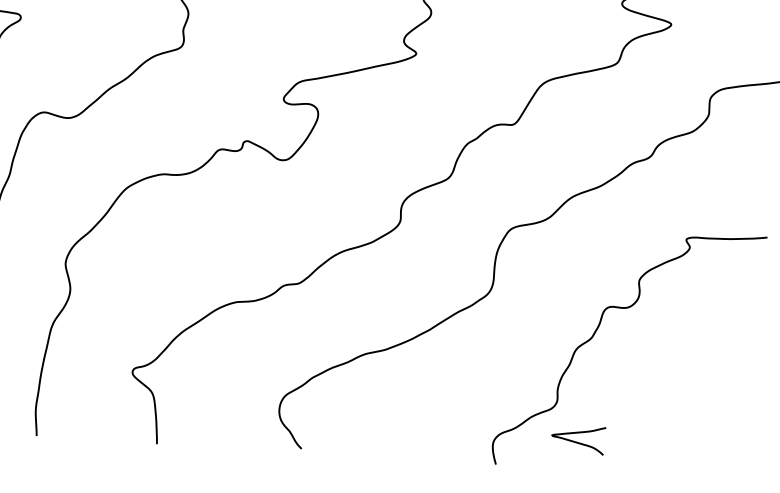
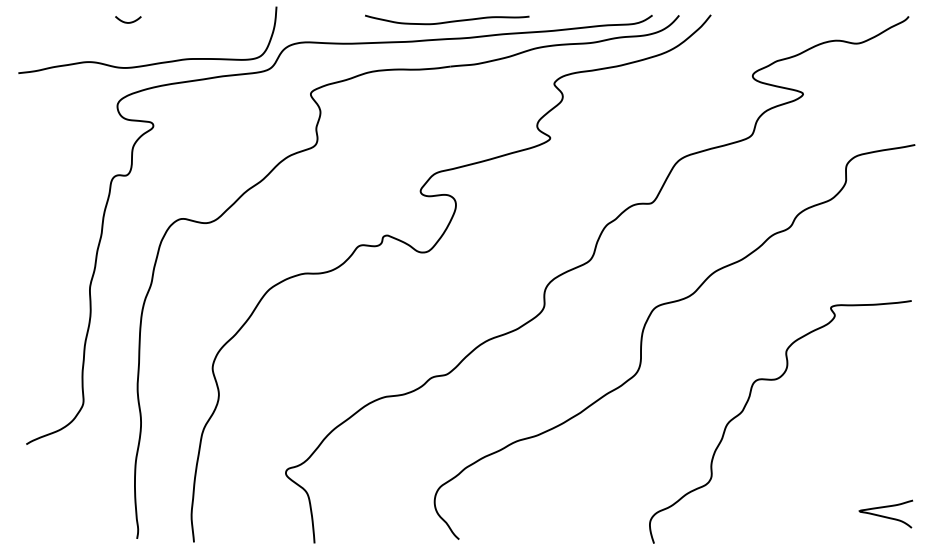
curve: (575, 441) -> (883, 515), moved

